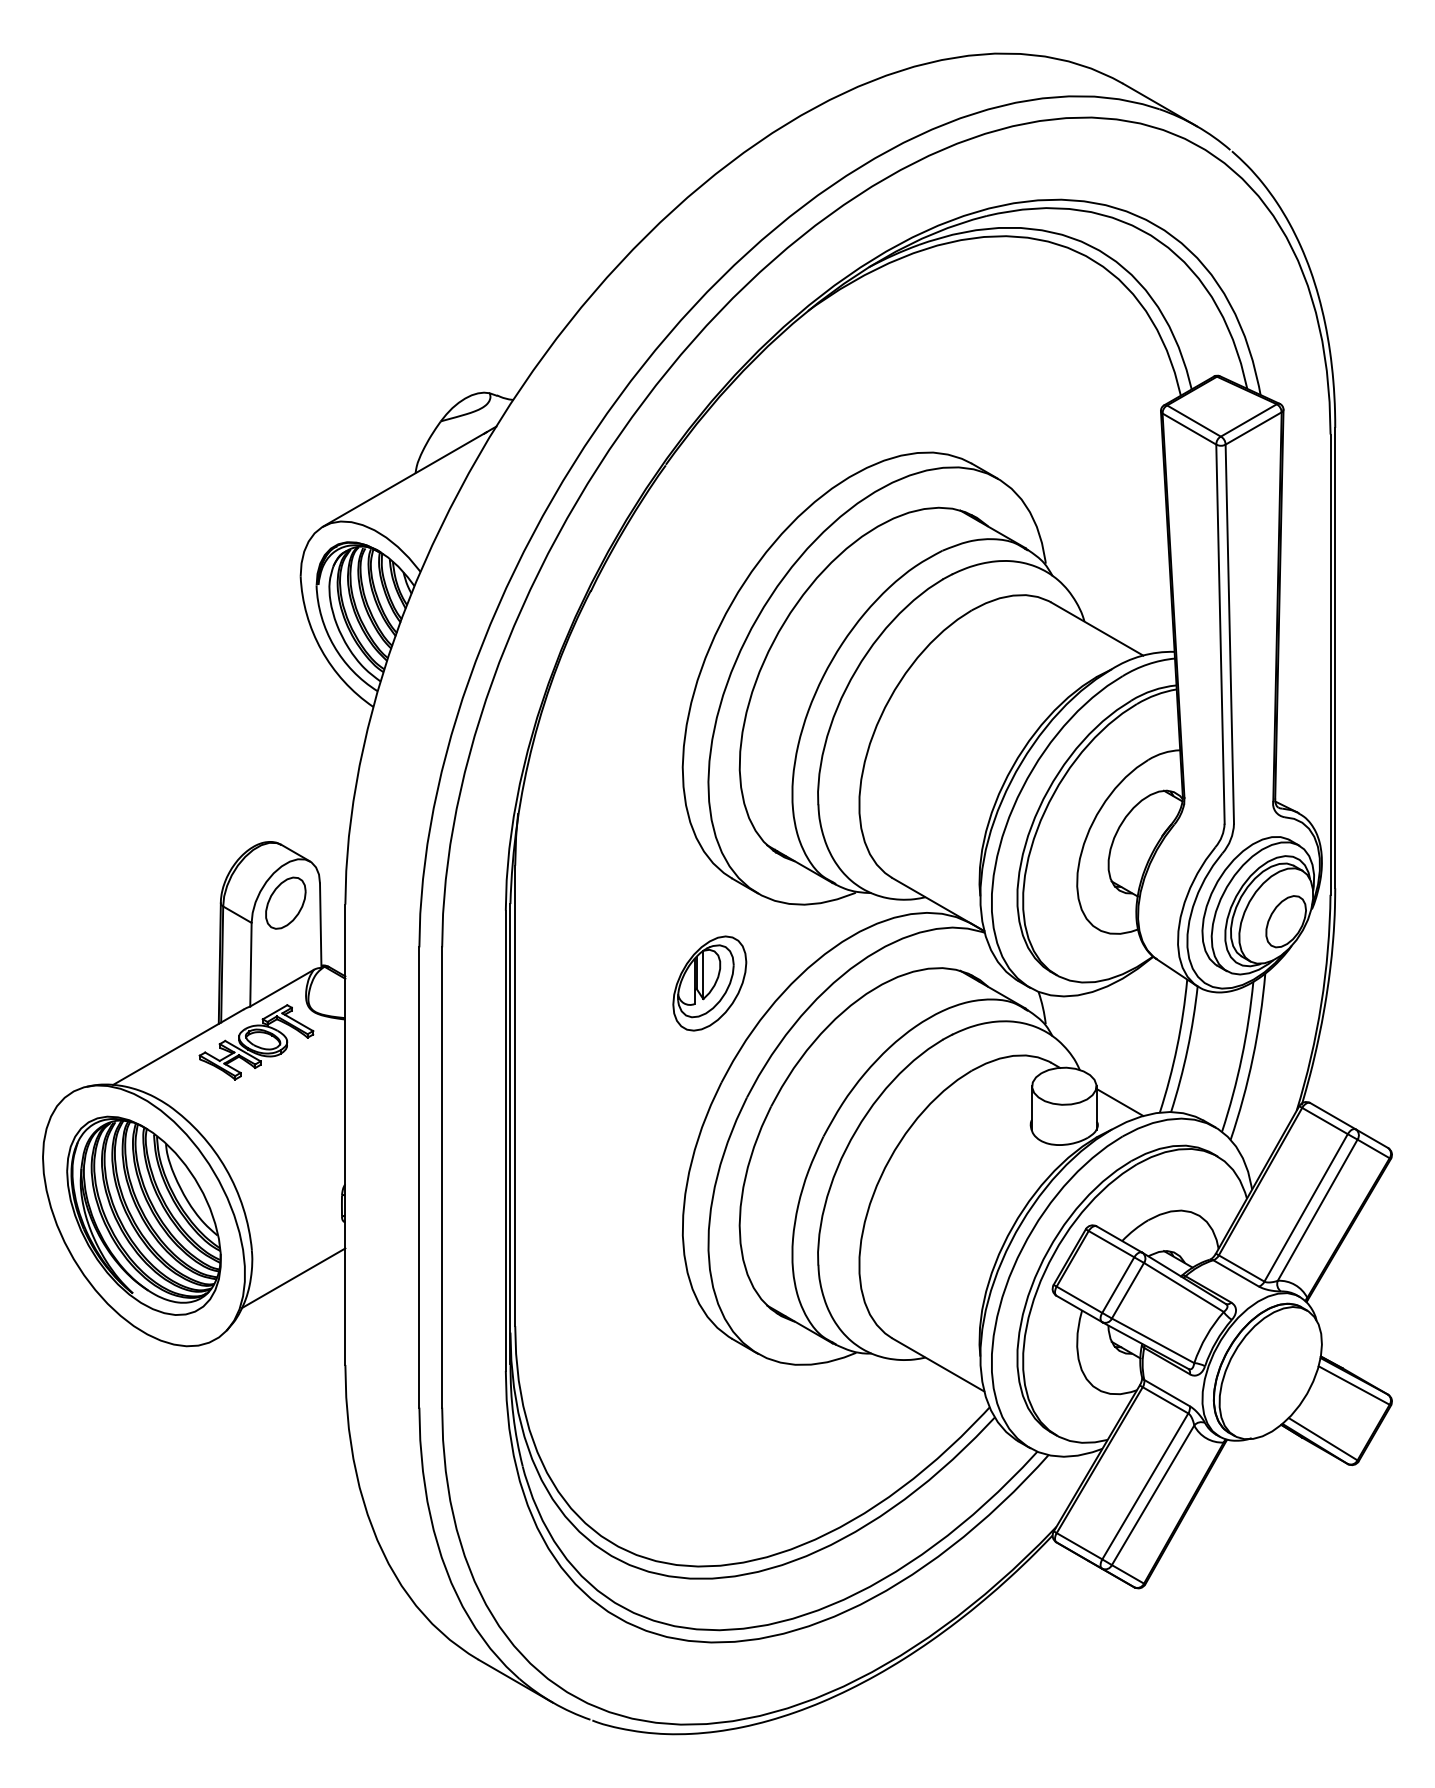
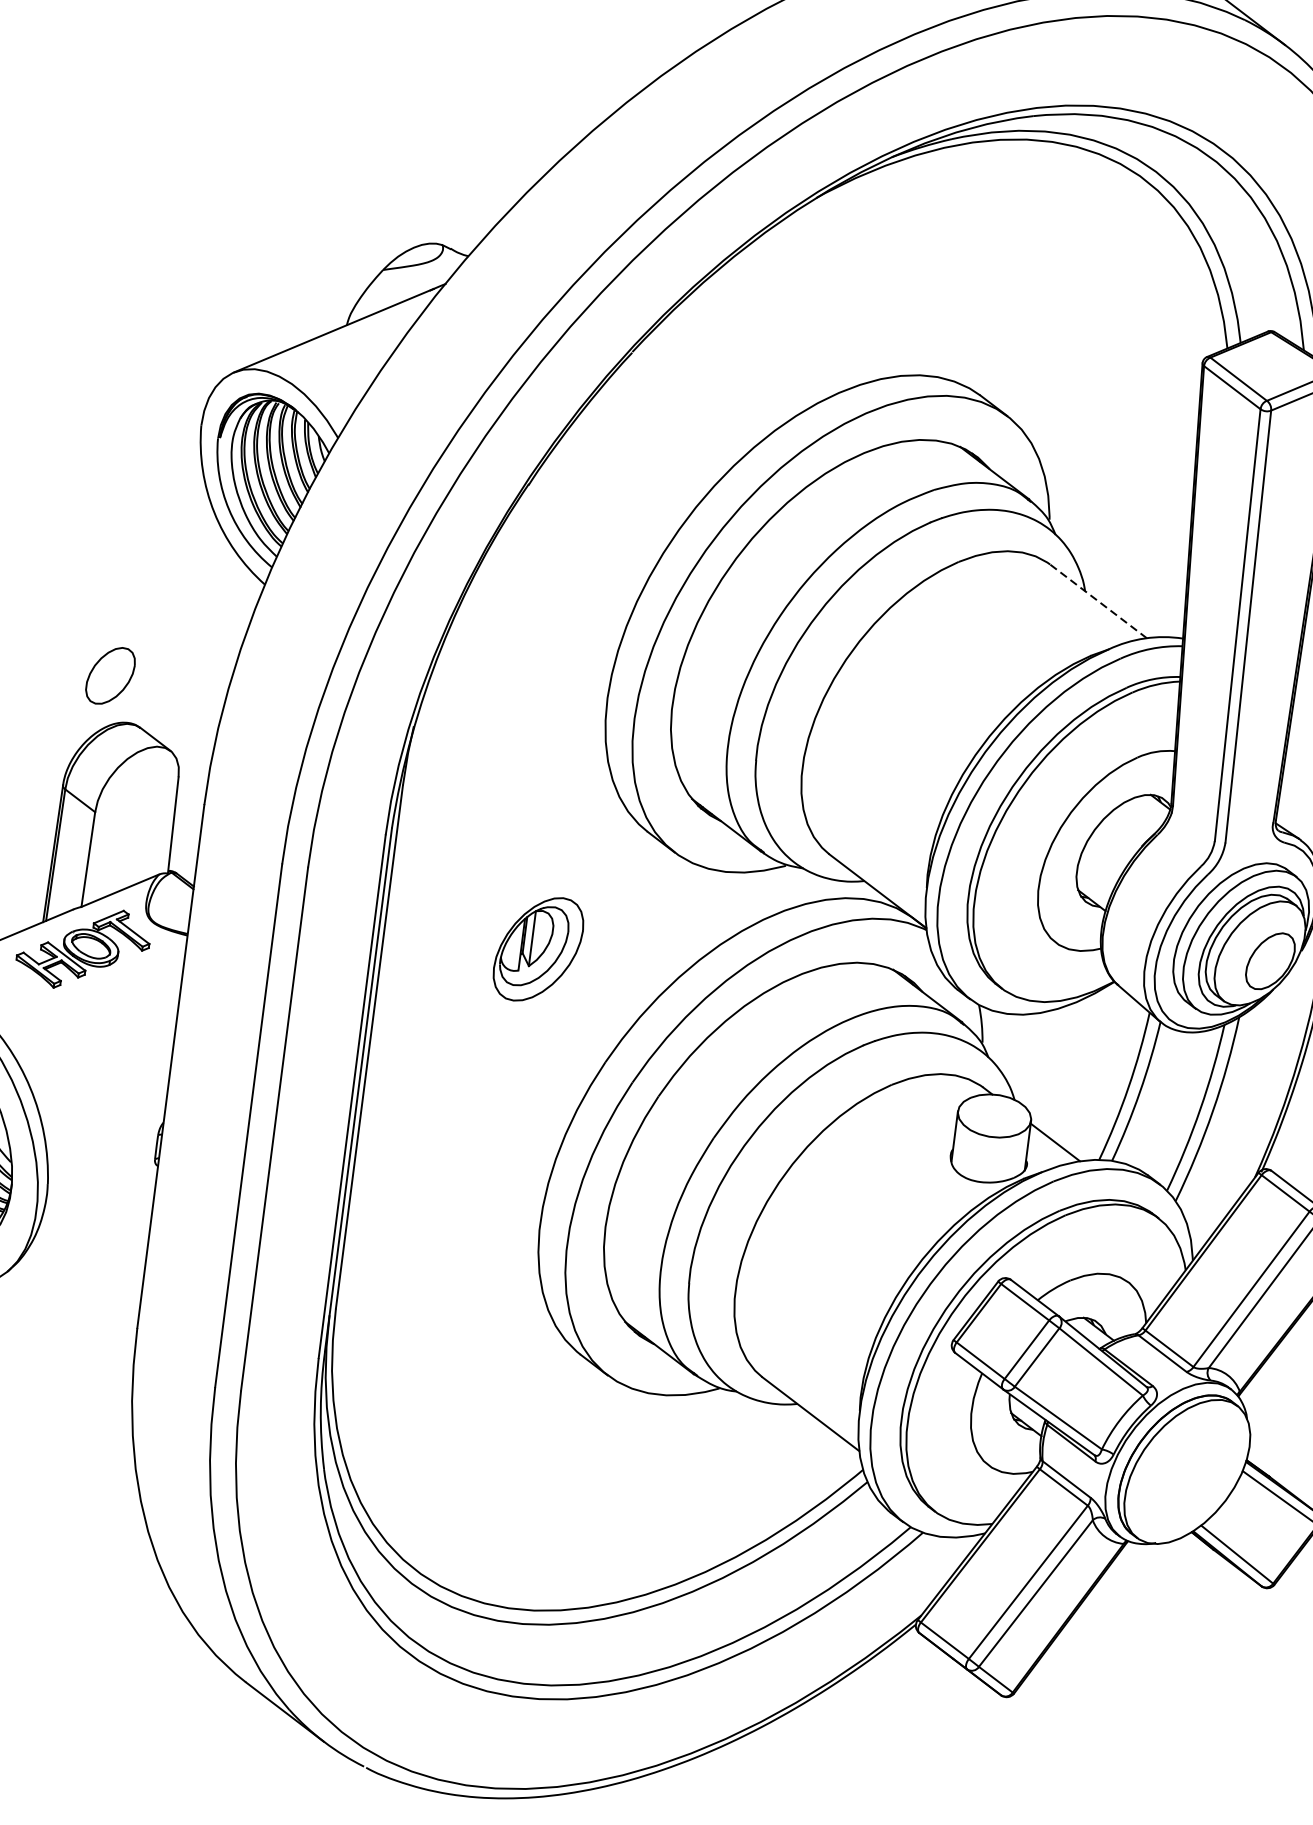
line: (1096, 628) -> (1097, 600), solid -> dashed
part: (285, 902) -> (110, 675), moved
part: (709, 983) -> (538, 949), moved
line: (293, 1278) -> (91, 1222), removed

